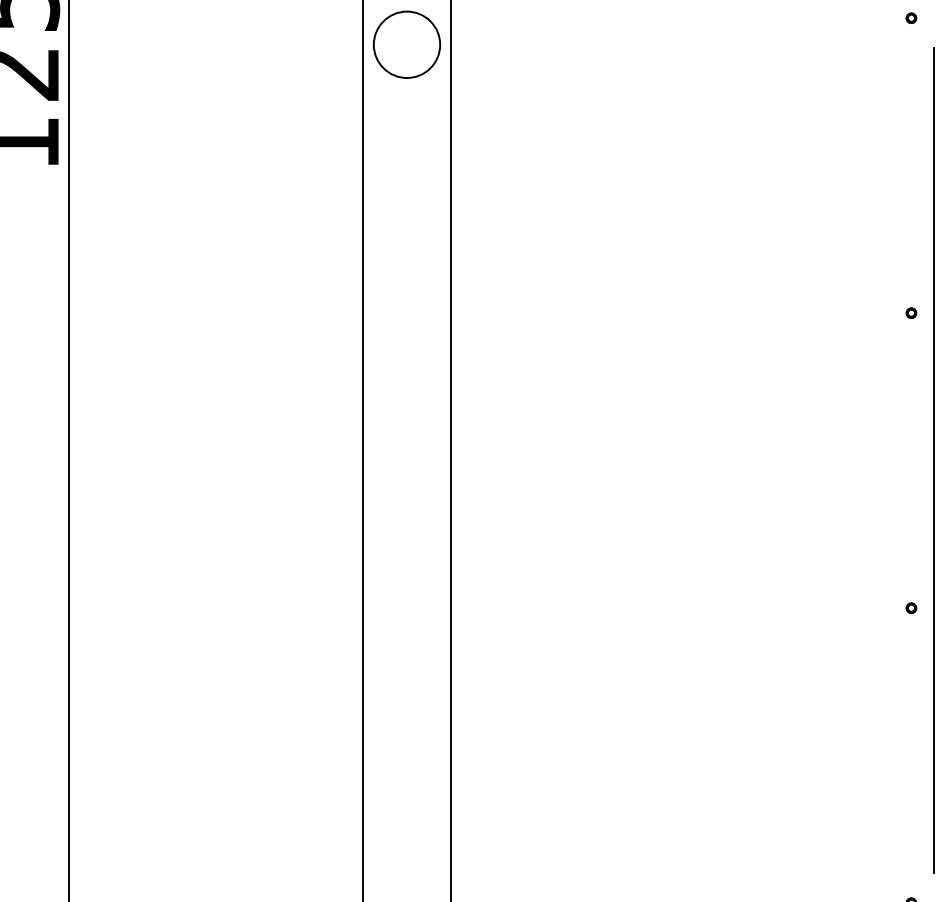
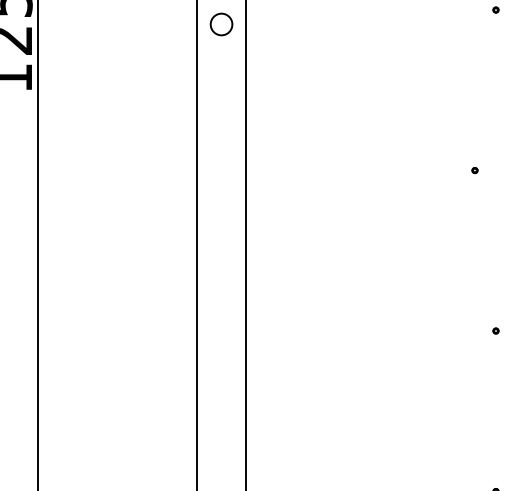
circle: (406, 44) -> (221, 24), size x0.6
part: (910, 313) -> (474, 170), moved
line: (934, 460) -> (508, 250), removed

